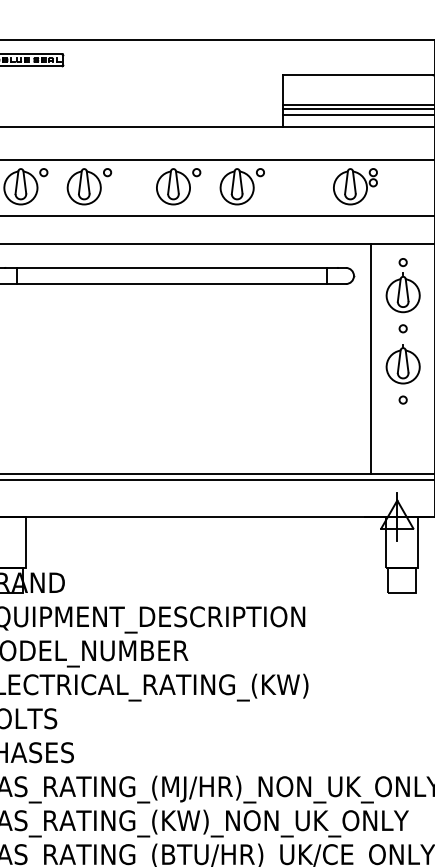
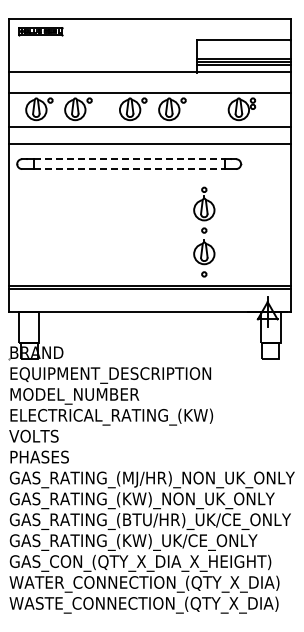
line: (172, 268) -> (129, 159), solid -> dashed
line: (172, 284) -> (129, 169), solid -> dashed
part: (403, 330) -> (204, 231), moved
line: (370, 357) -> (251, 214), removed

